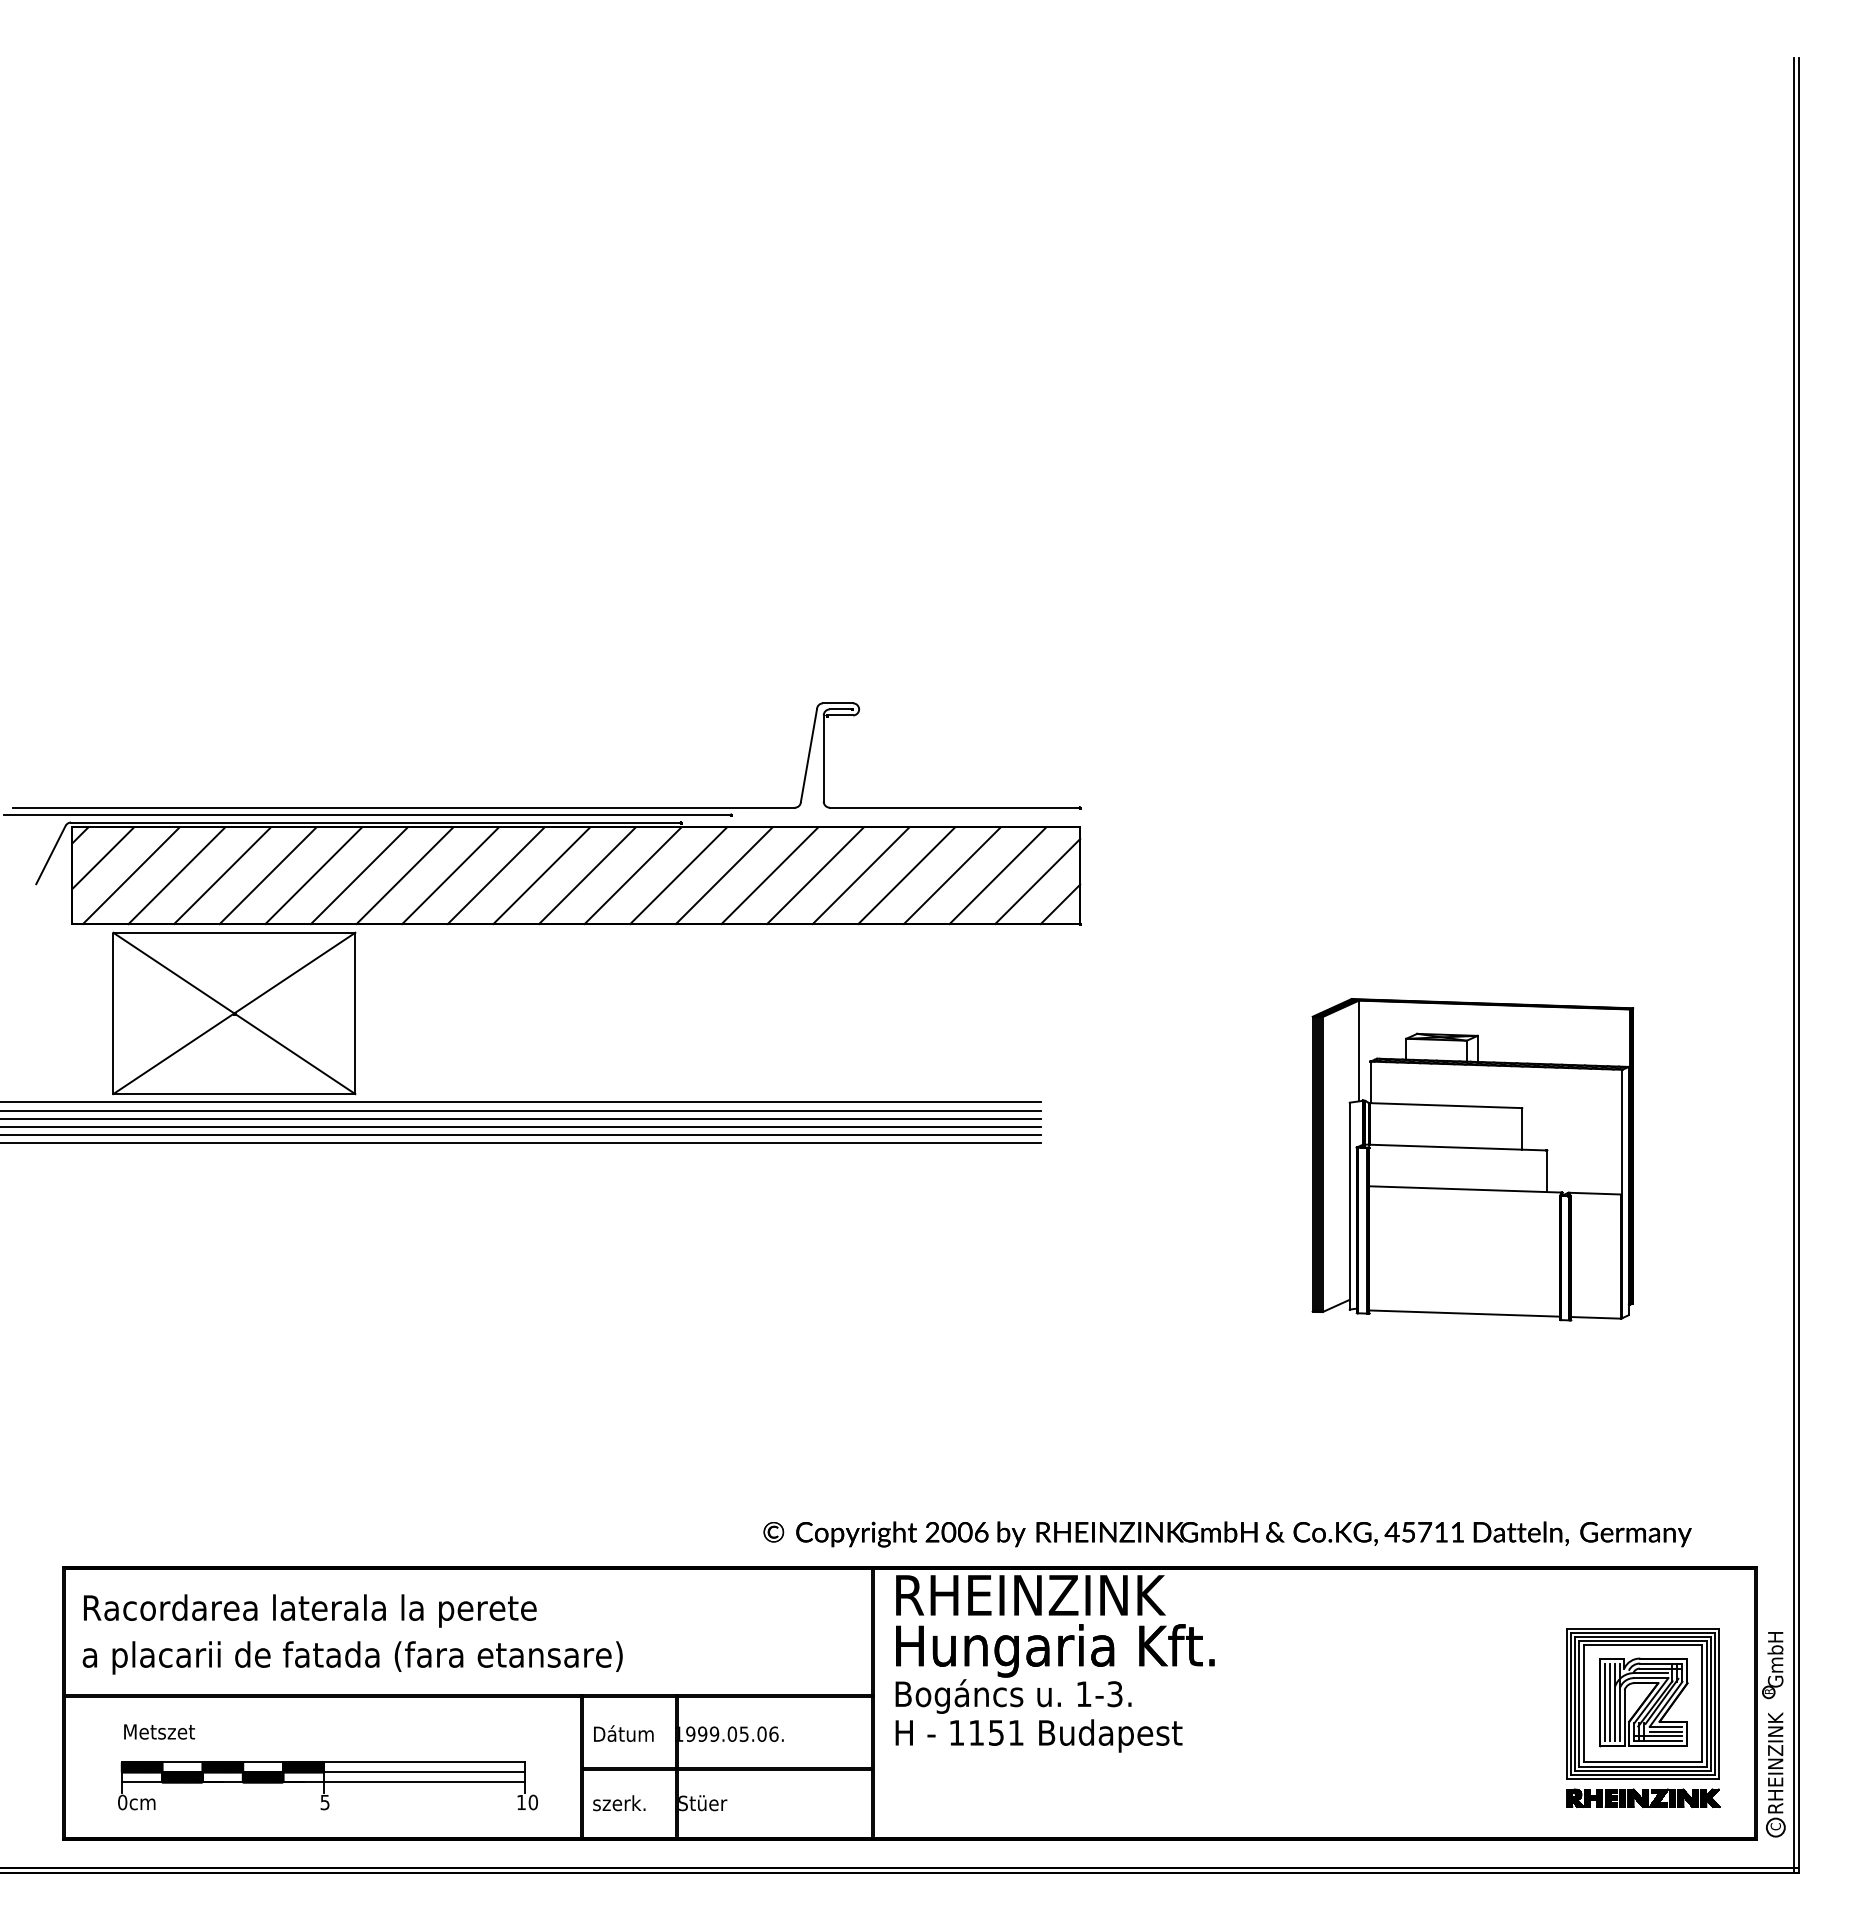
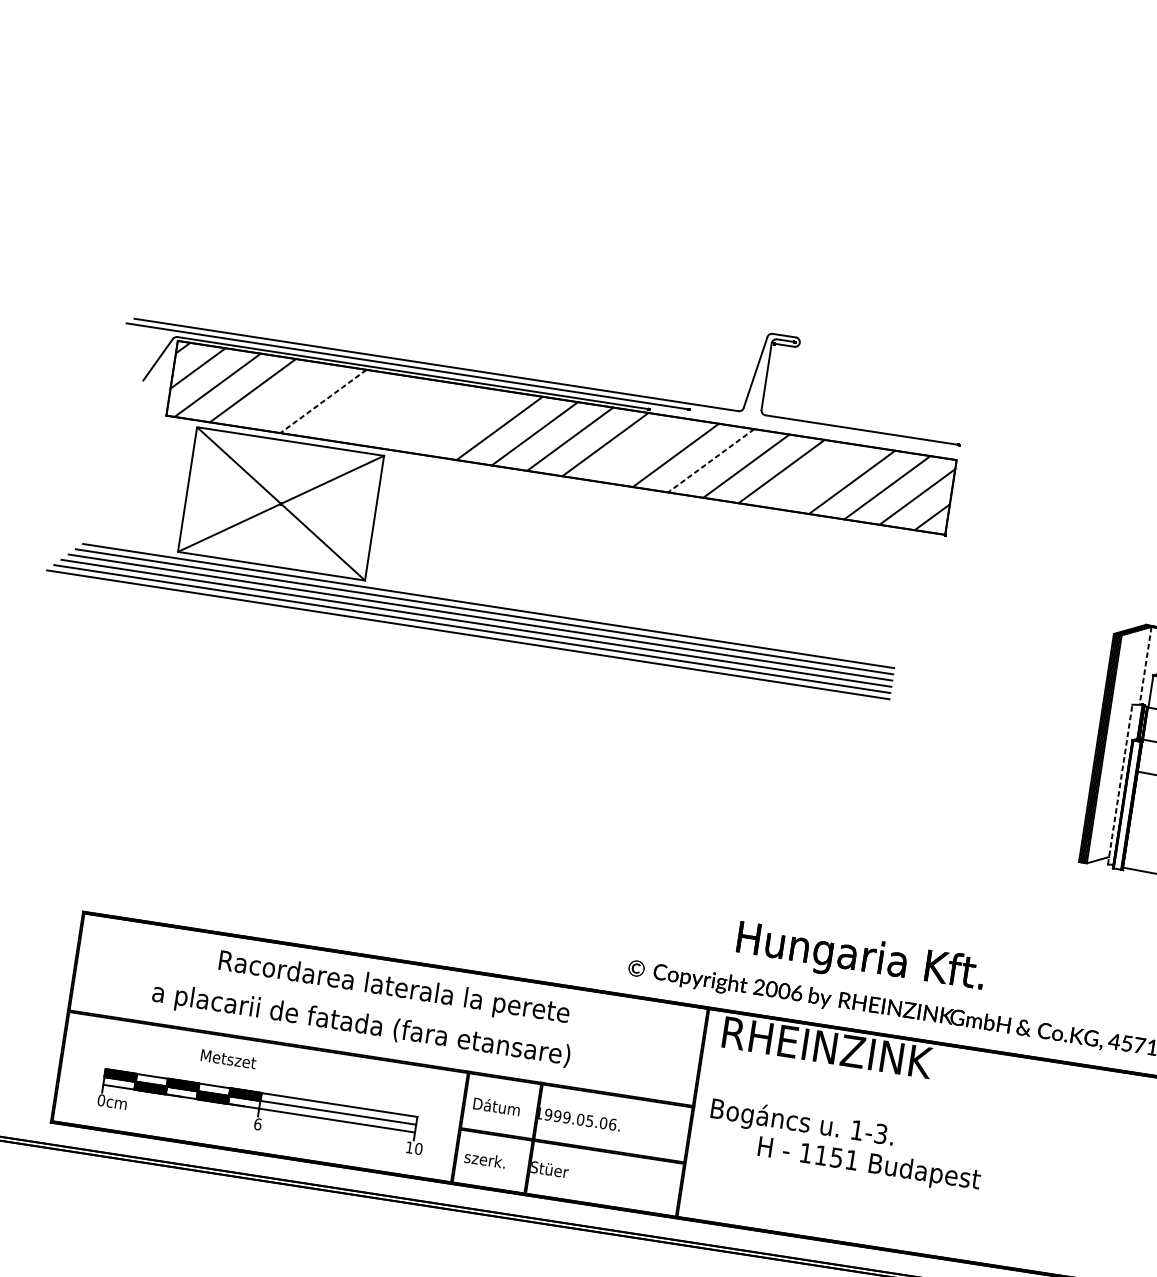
line: (222, 875) -> (288, 395), removed
line: (313, 875) -> (358, 406), removed
line: (358, 875) -> (393, 411), removed
line: (404, 875) -> (428, 417), removed
line: (450, 875) -> (464, 422), removed
line: (678, 875) -> (640, 449), removed
line: (906, 875) -> (816, 476), removed
line: (267, 876) -> (322, 401), solid -> dashed
line: (769, 876) -> (710, 461), solid -> dashed
line: (1358, 1051) -> (1145, 666), solid -> dashed
line: (1349, 1205) -> (1120, 784), solid -> dashed
text: (310, 1610) -> (394, 988), moved
text: (1055, 1650) -> (860, 958), moved
text: (352, 1657) -> (361, 1025), moved
text: (159, 1731) -> (228, 1058), moved
text: (1038, 1735) -> (868, 1164), moved
text: (324, 1802) -> (257, 1124), 5 -> 6

